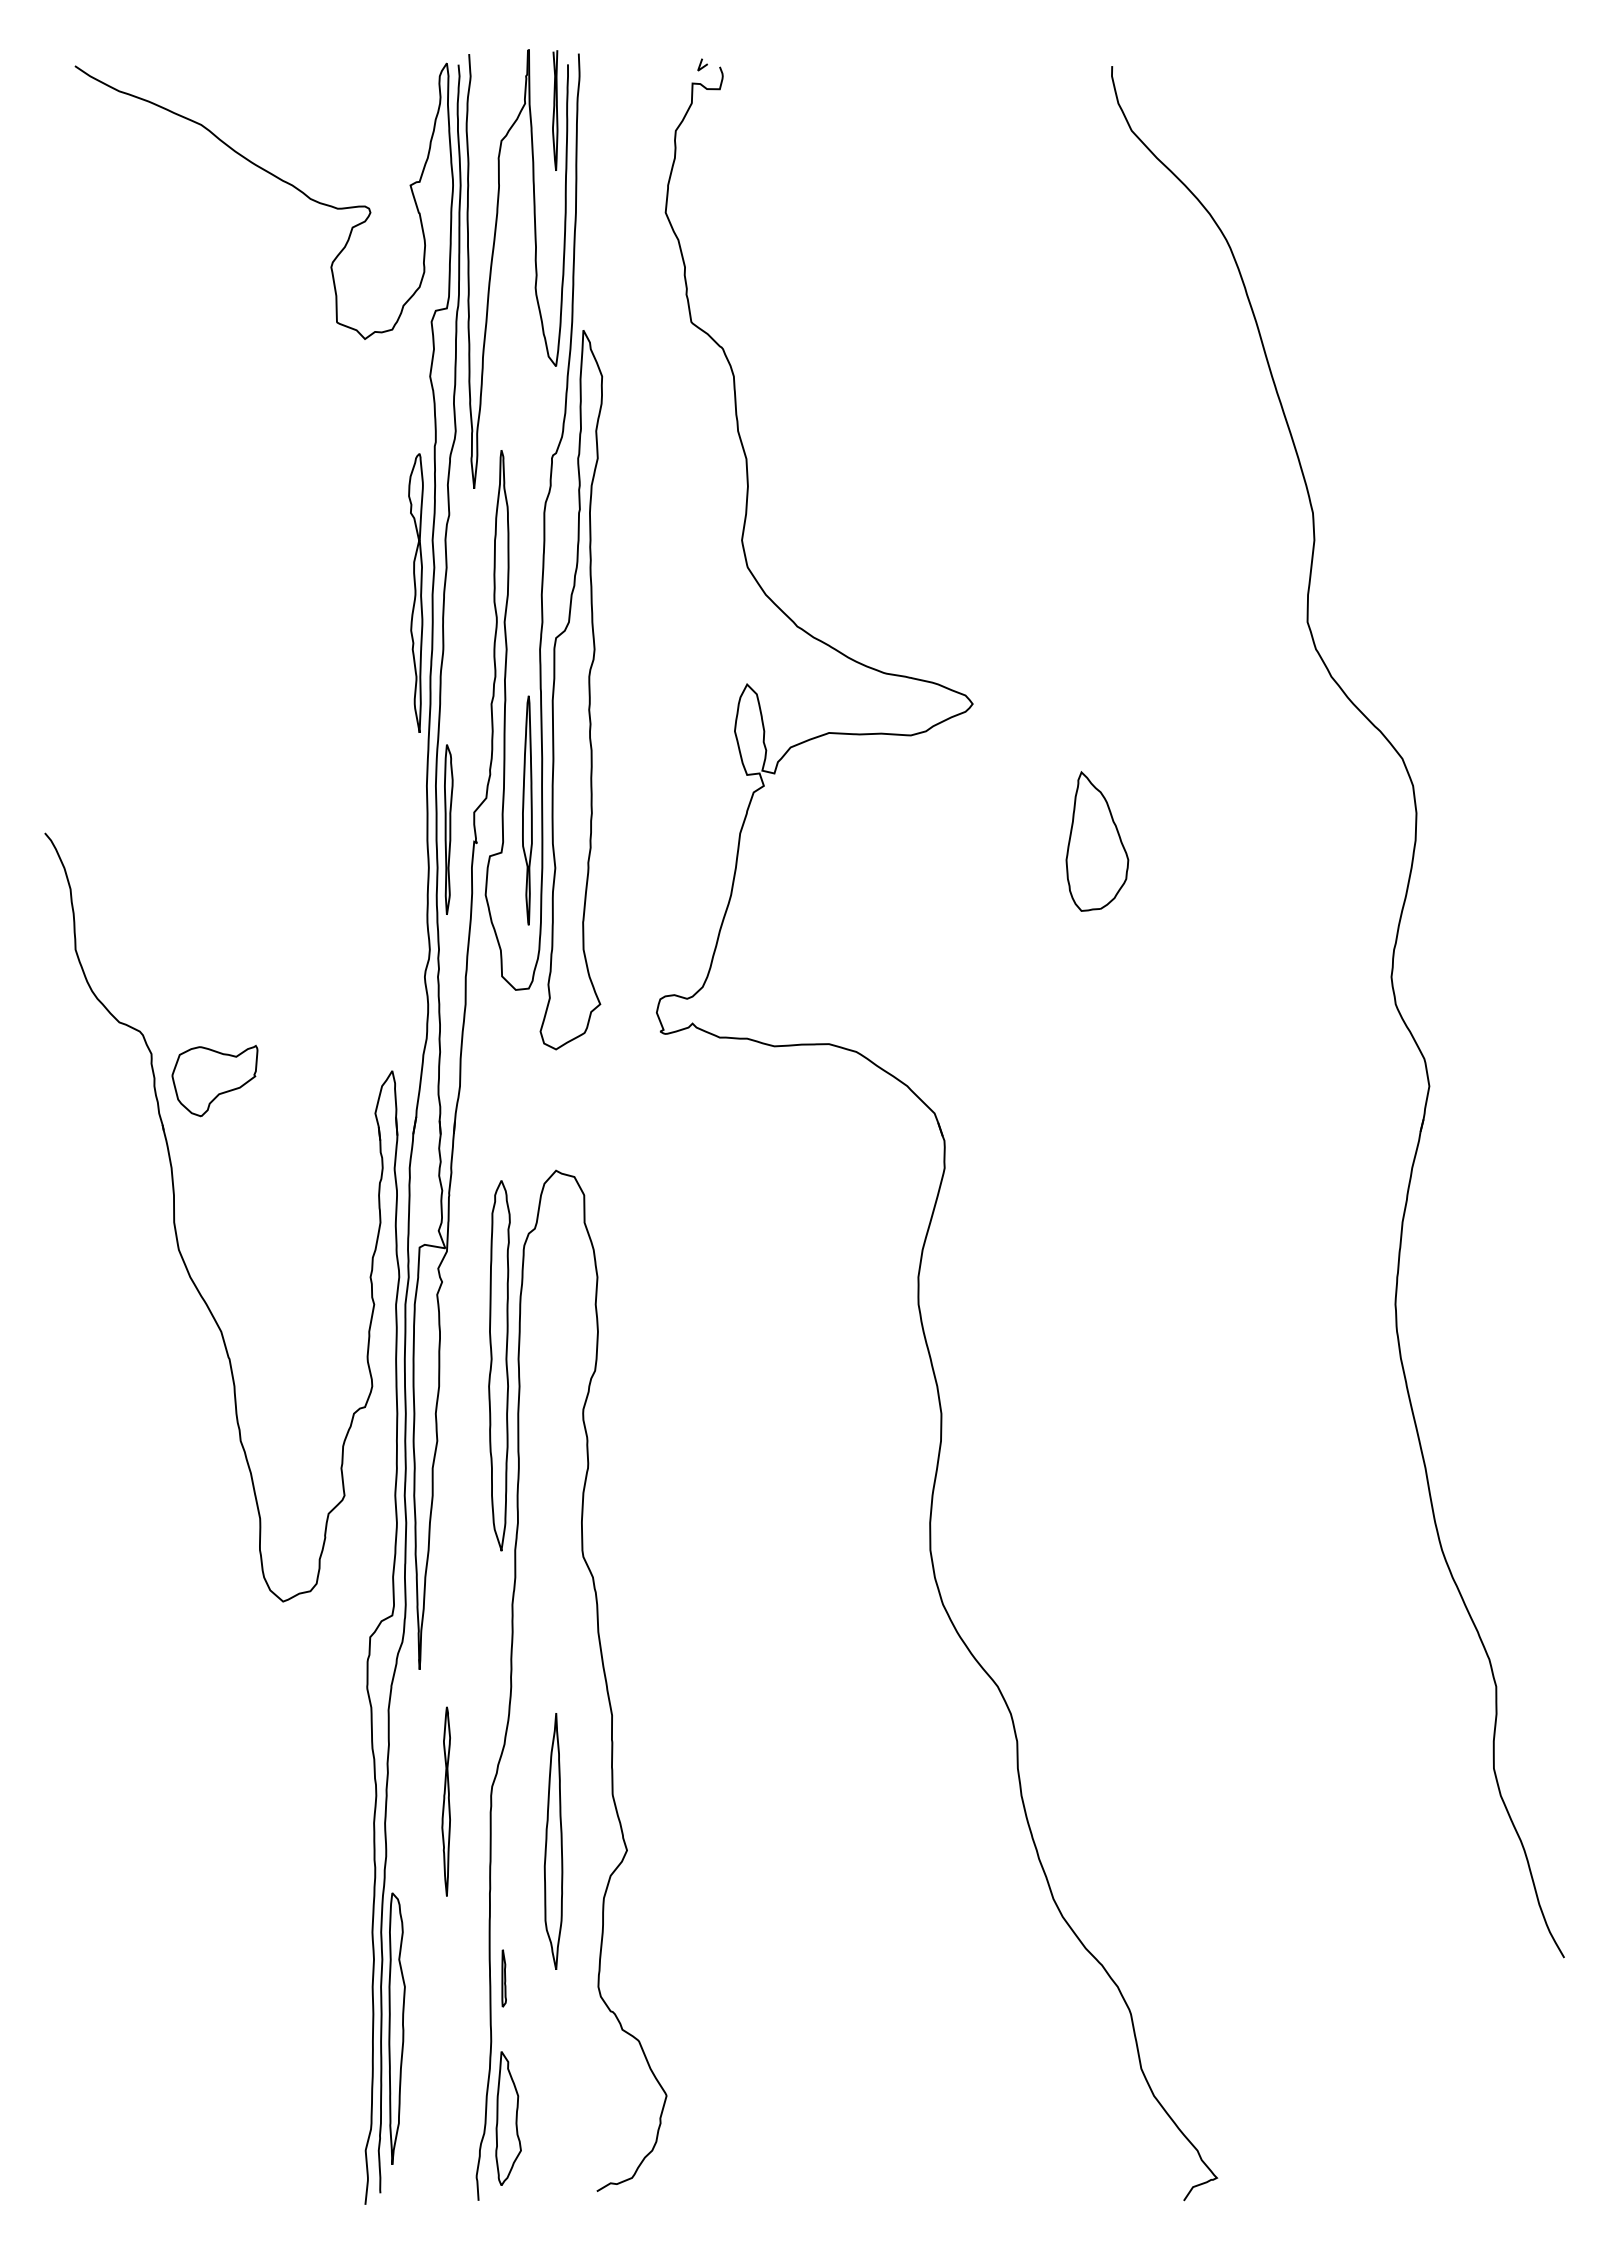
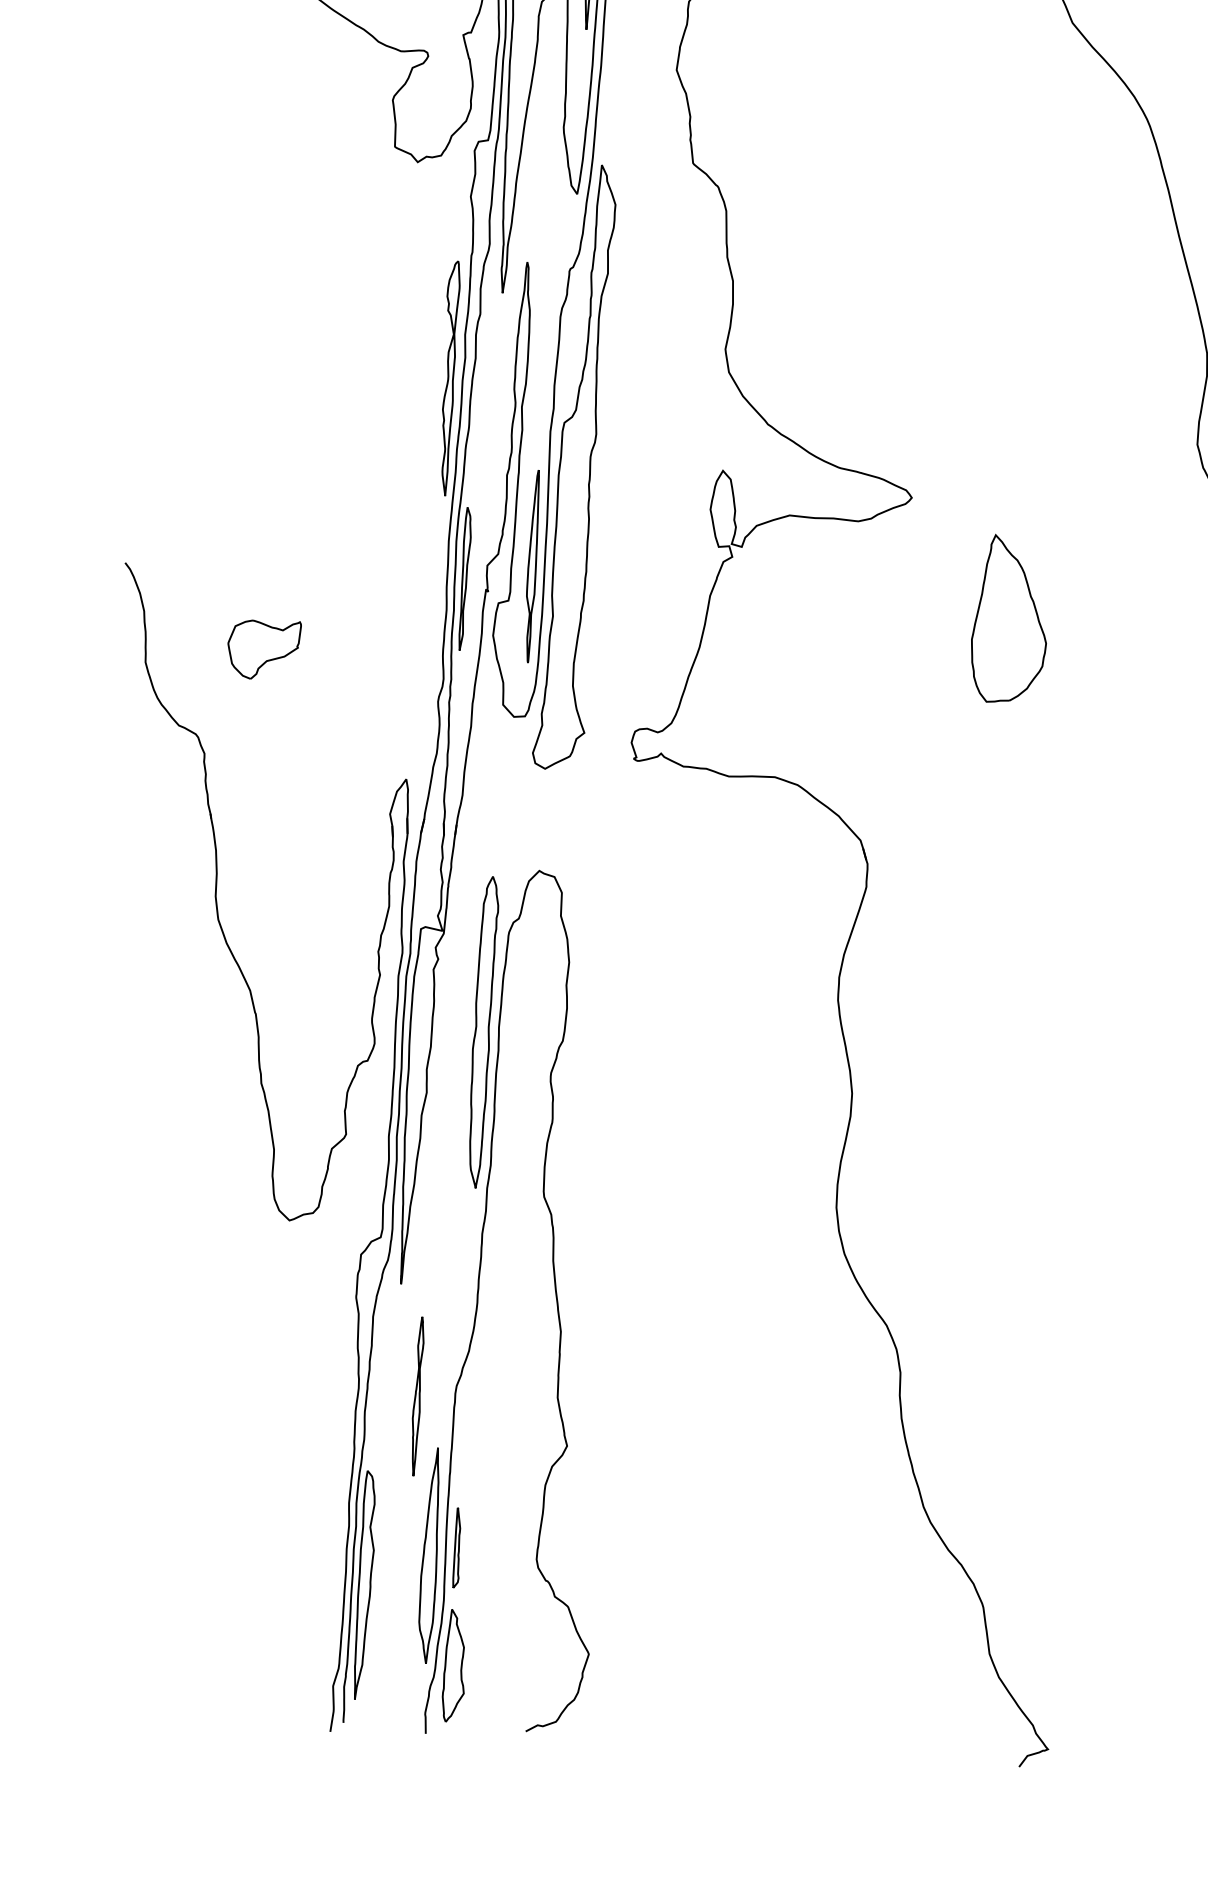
part: (1097, 841) -> (1010, 619), size x1.43
part: (214, 1081) -> (263, 650), moved
part: (553, 1841) -> (429, 1555), moved
part: (504, 1978) -> (458, 1548), size x1.67

